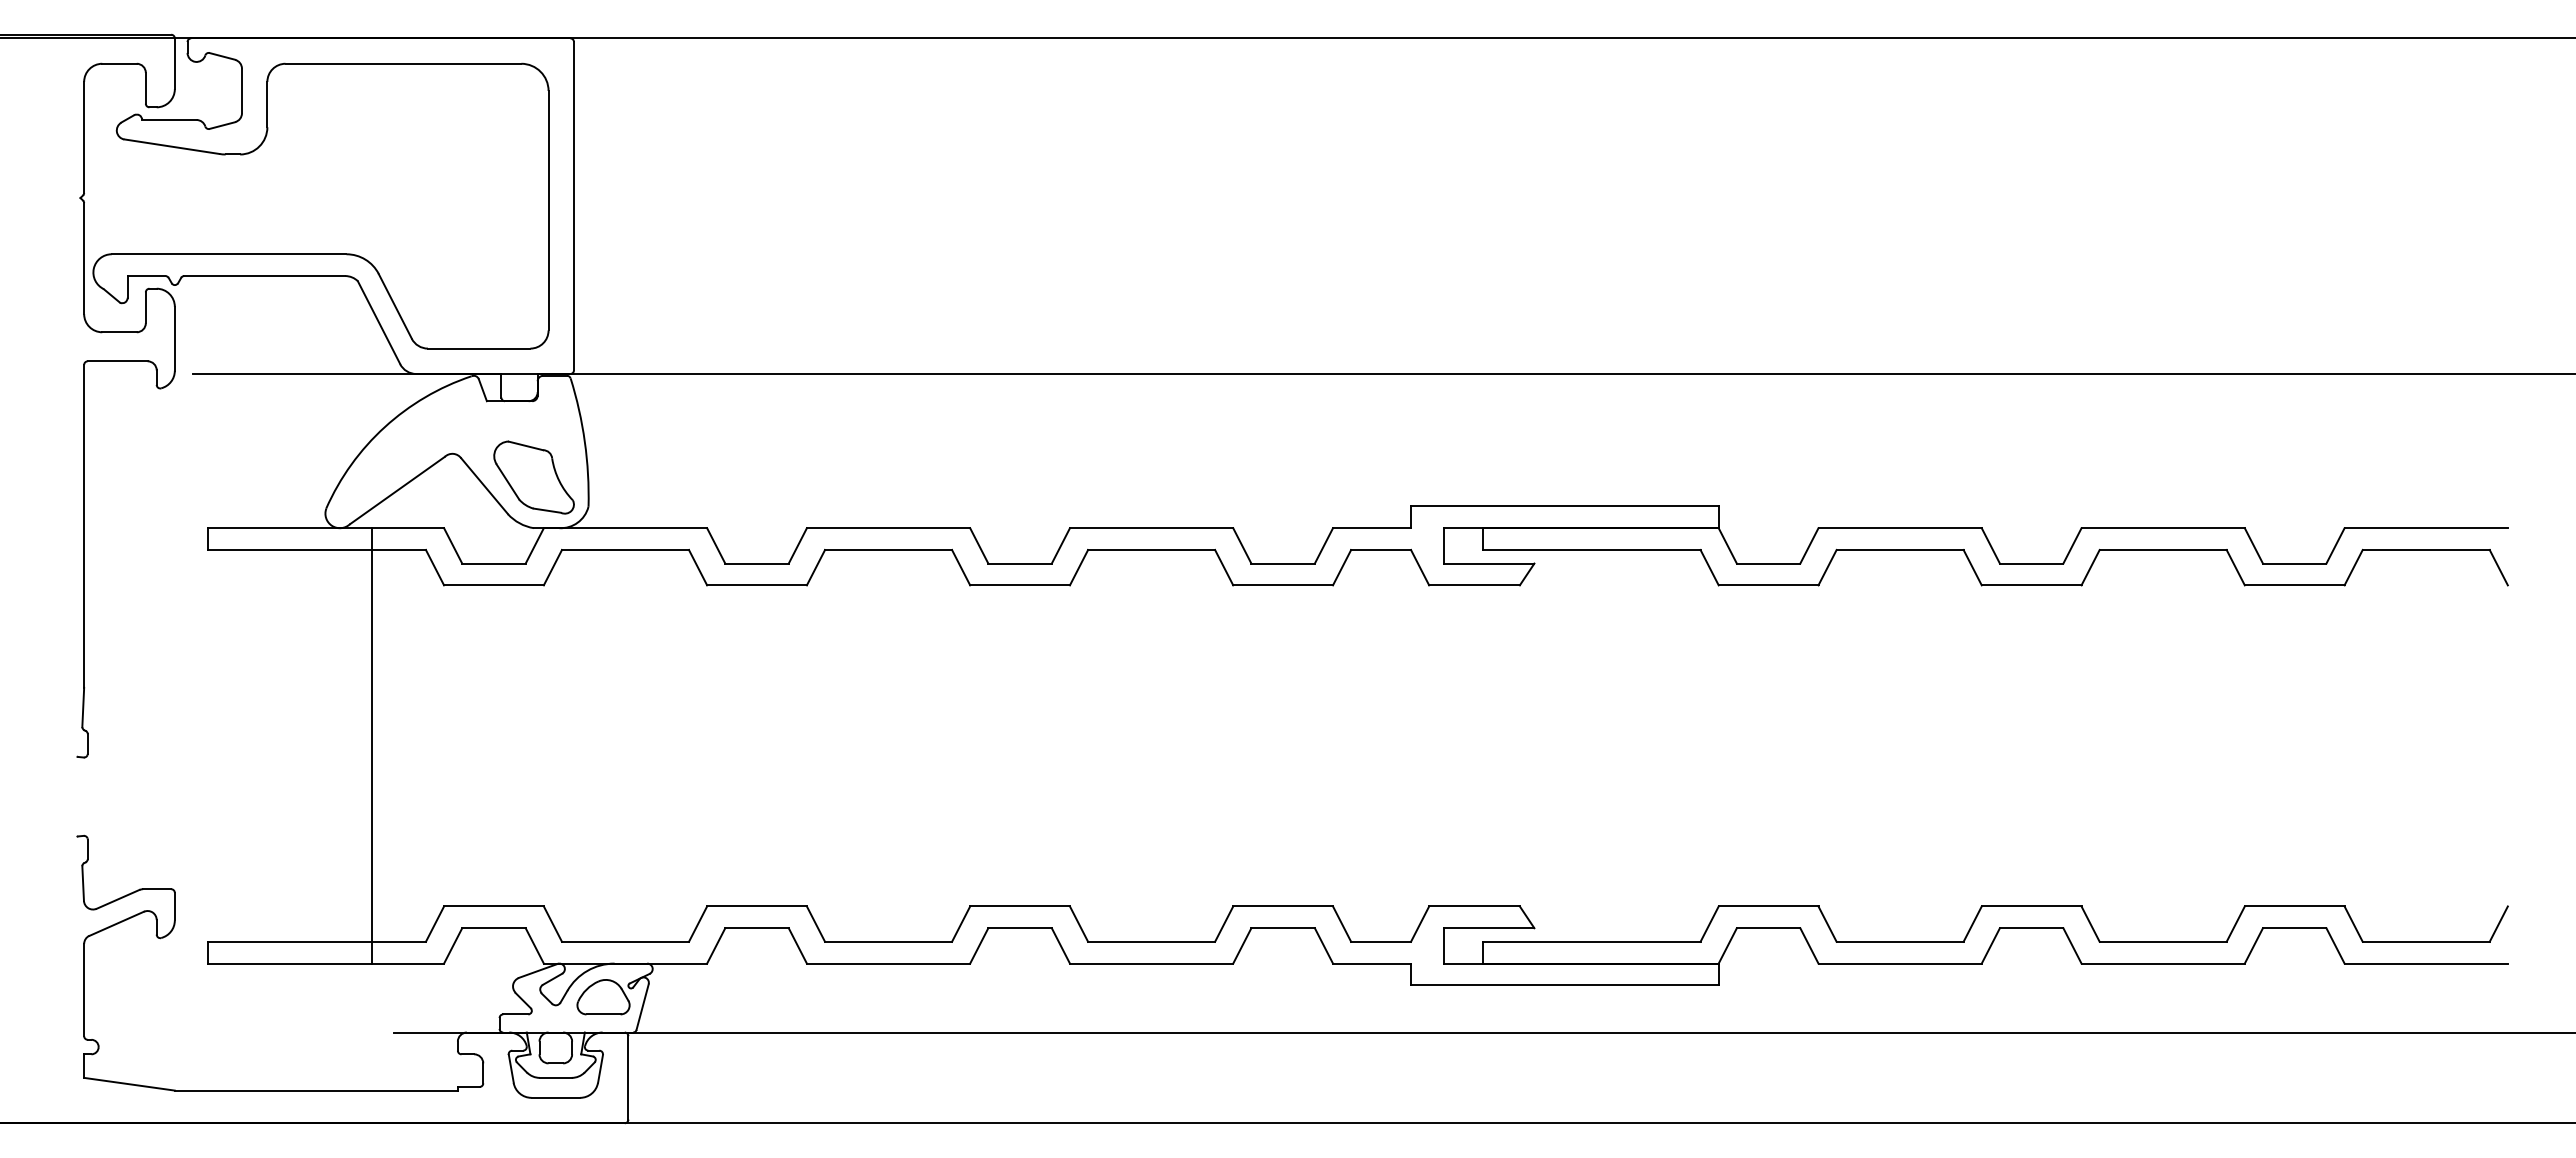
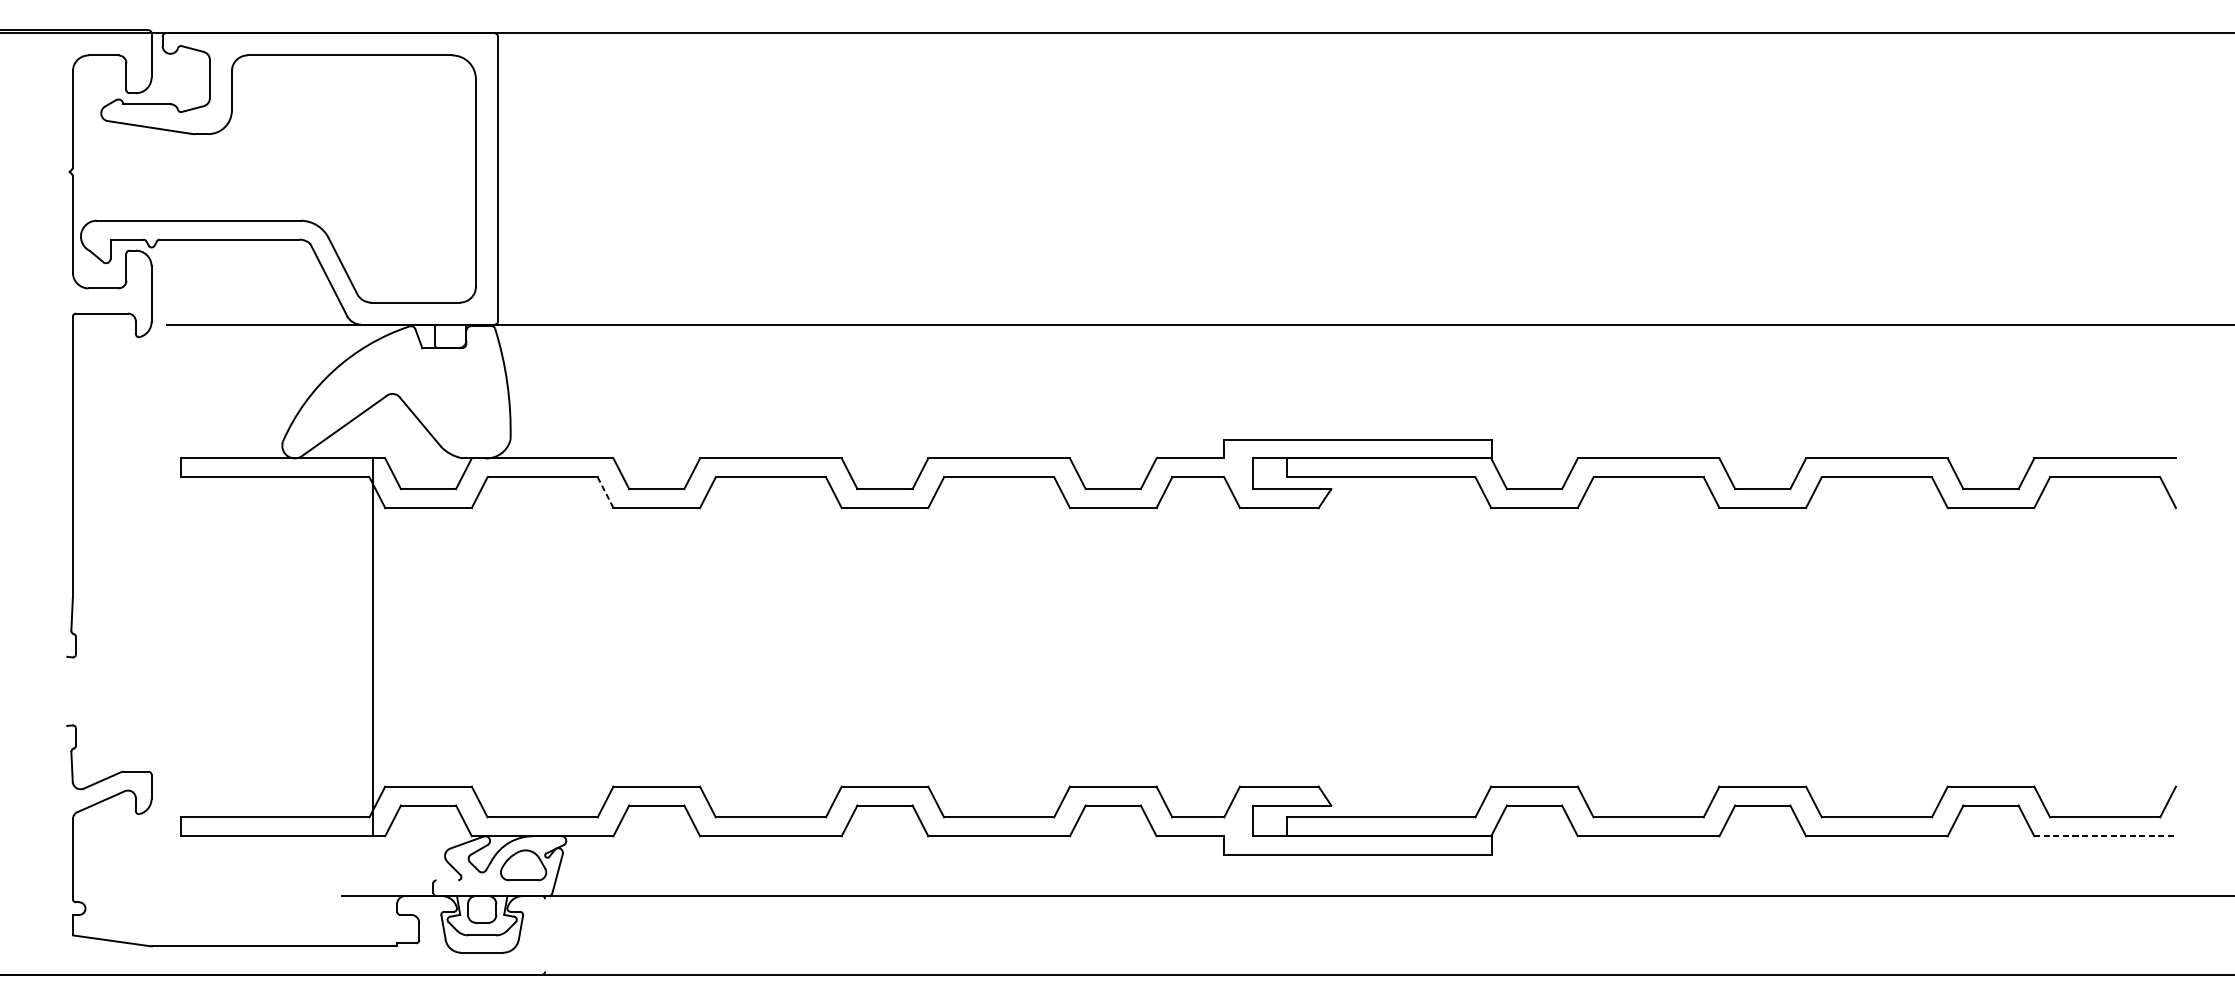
part: (533, 477) -> (462, 414), removed
line: (698, 567) -> (605, 492), solid -> dashed
line: (371, 745) -> (373, 646), moved
line: (2426, 963) -> (2105, 836), solid -> dashed
line: (515, 1014) -> (447, 880), removed
line: (628, 1077) -> (545, 935), removed

